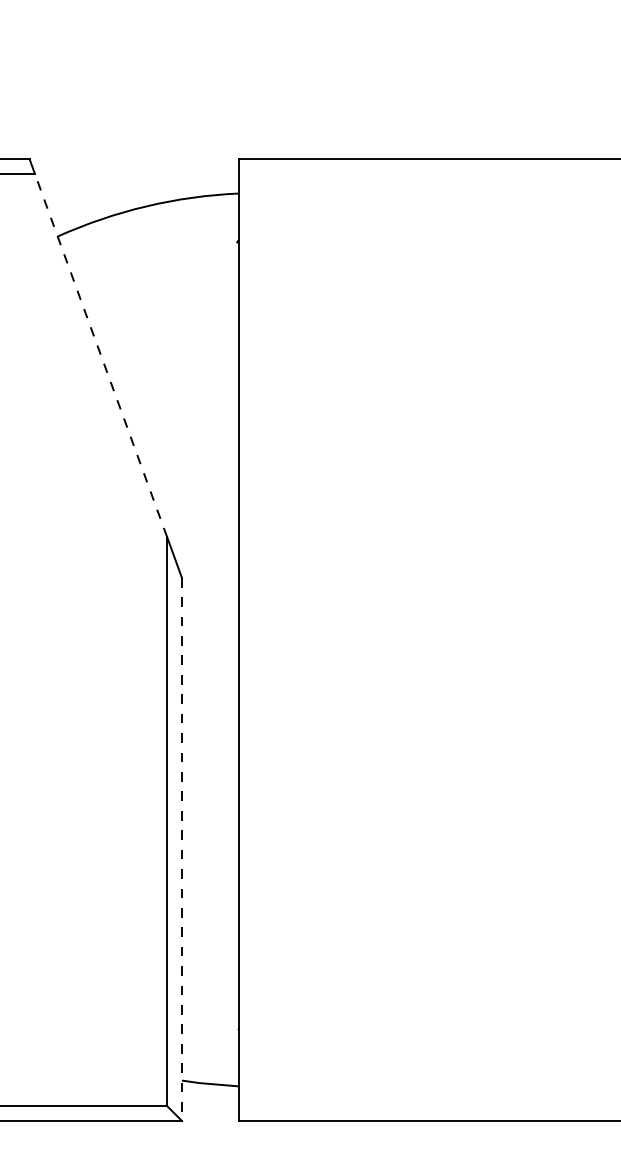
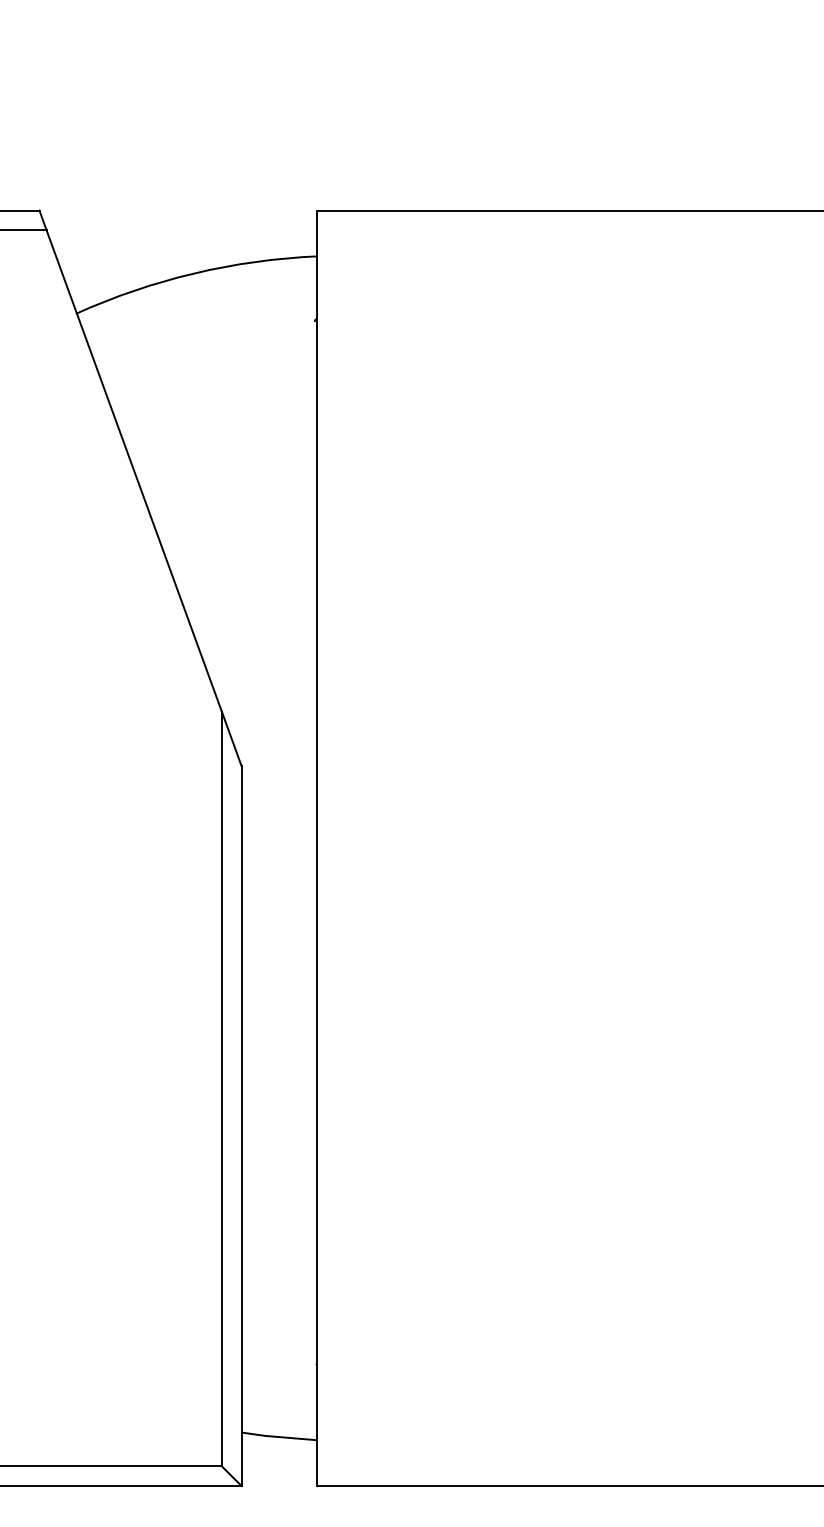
line: (101, 355) -> (134, 470), dashed -> solid
line: (181, 849) -> (241, 1126), dashed -> solid

